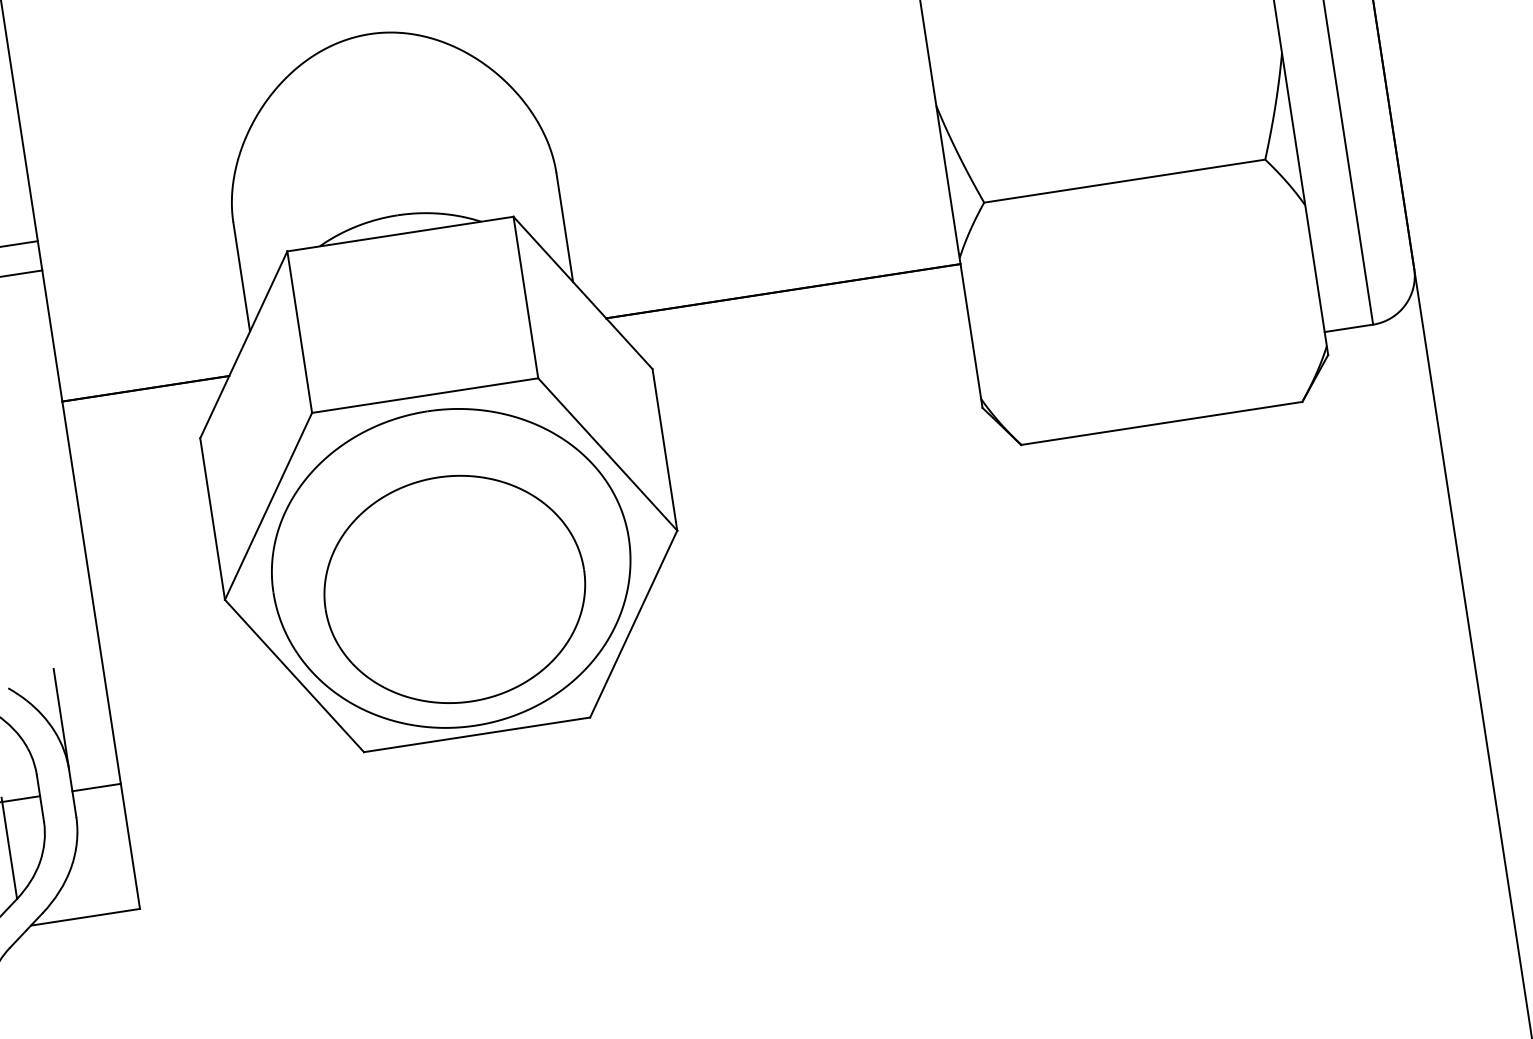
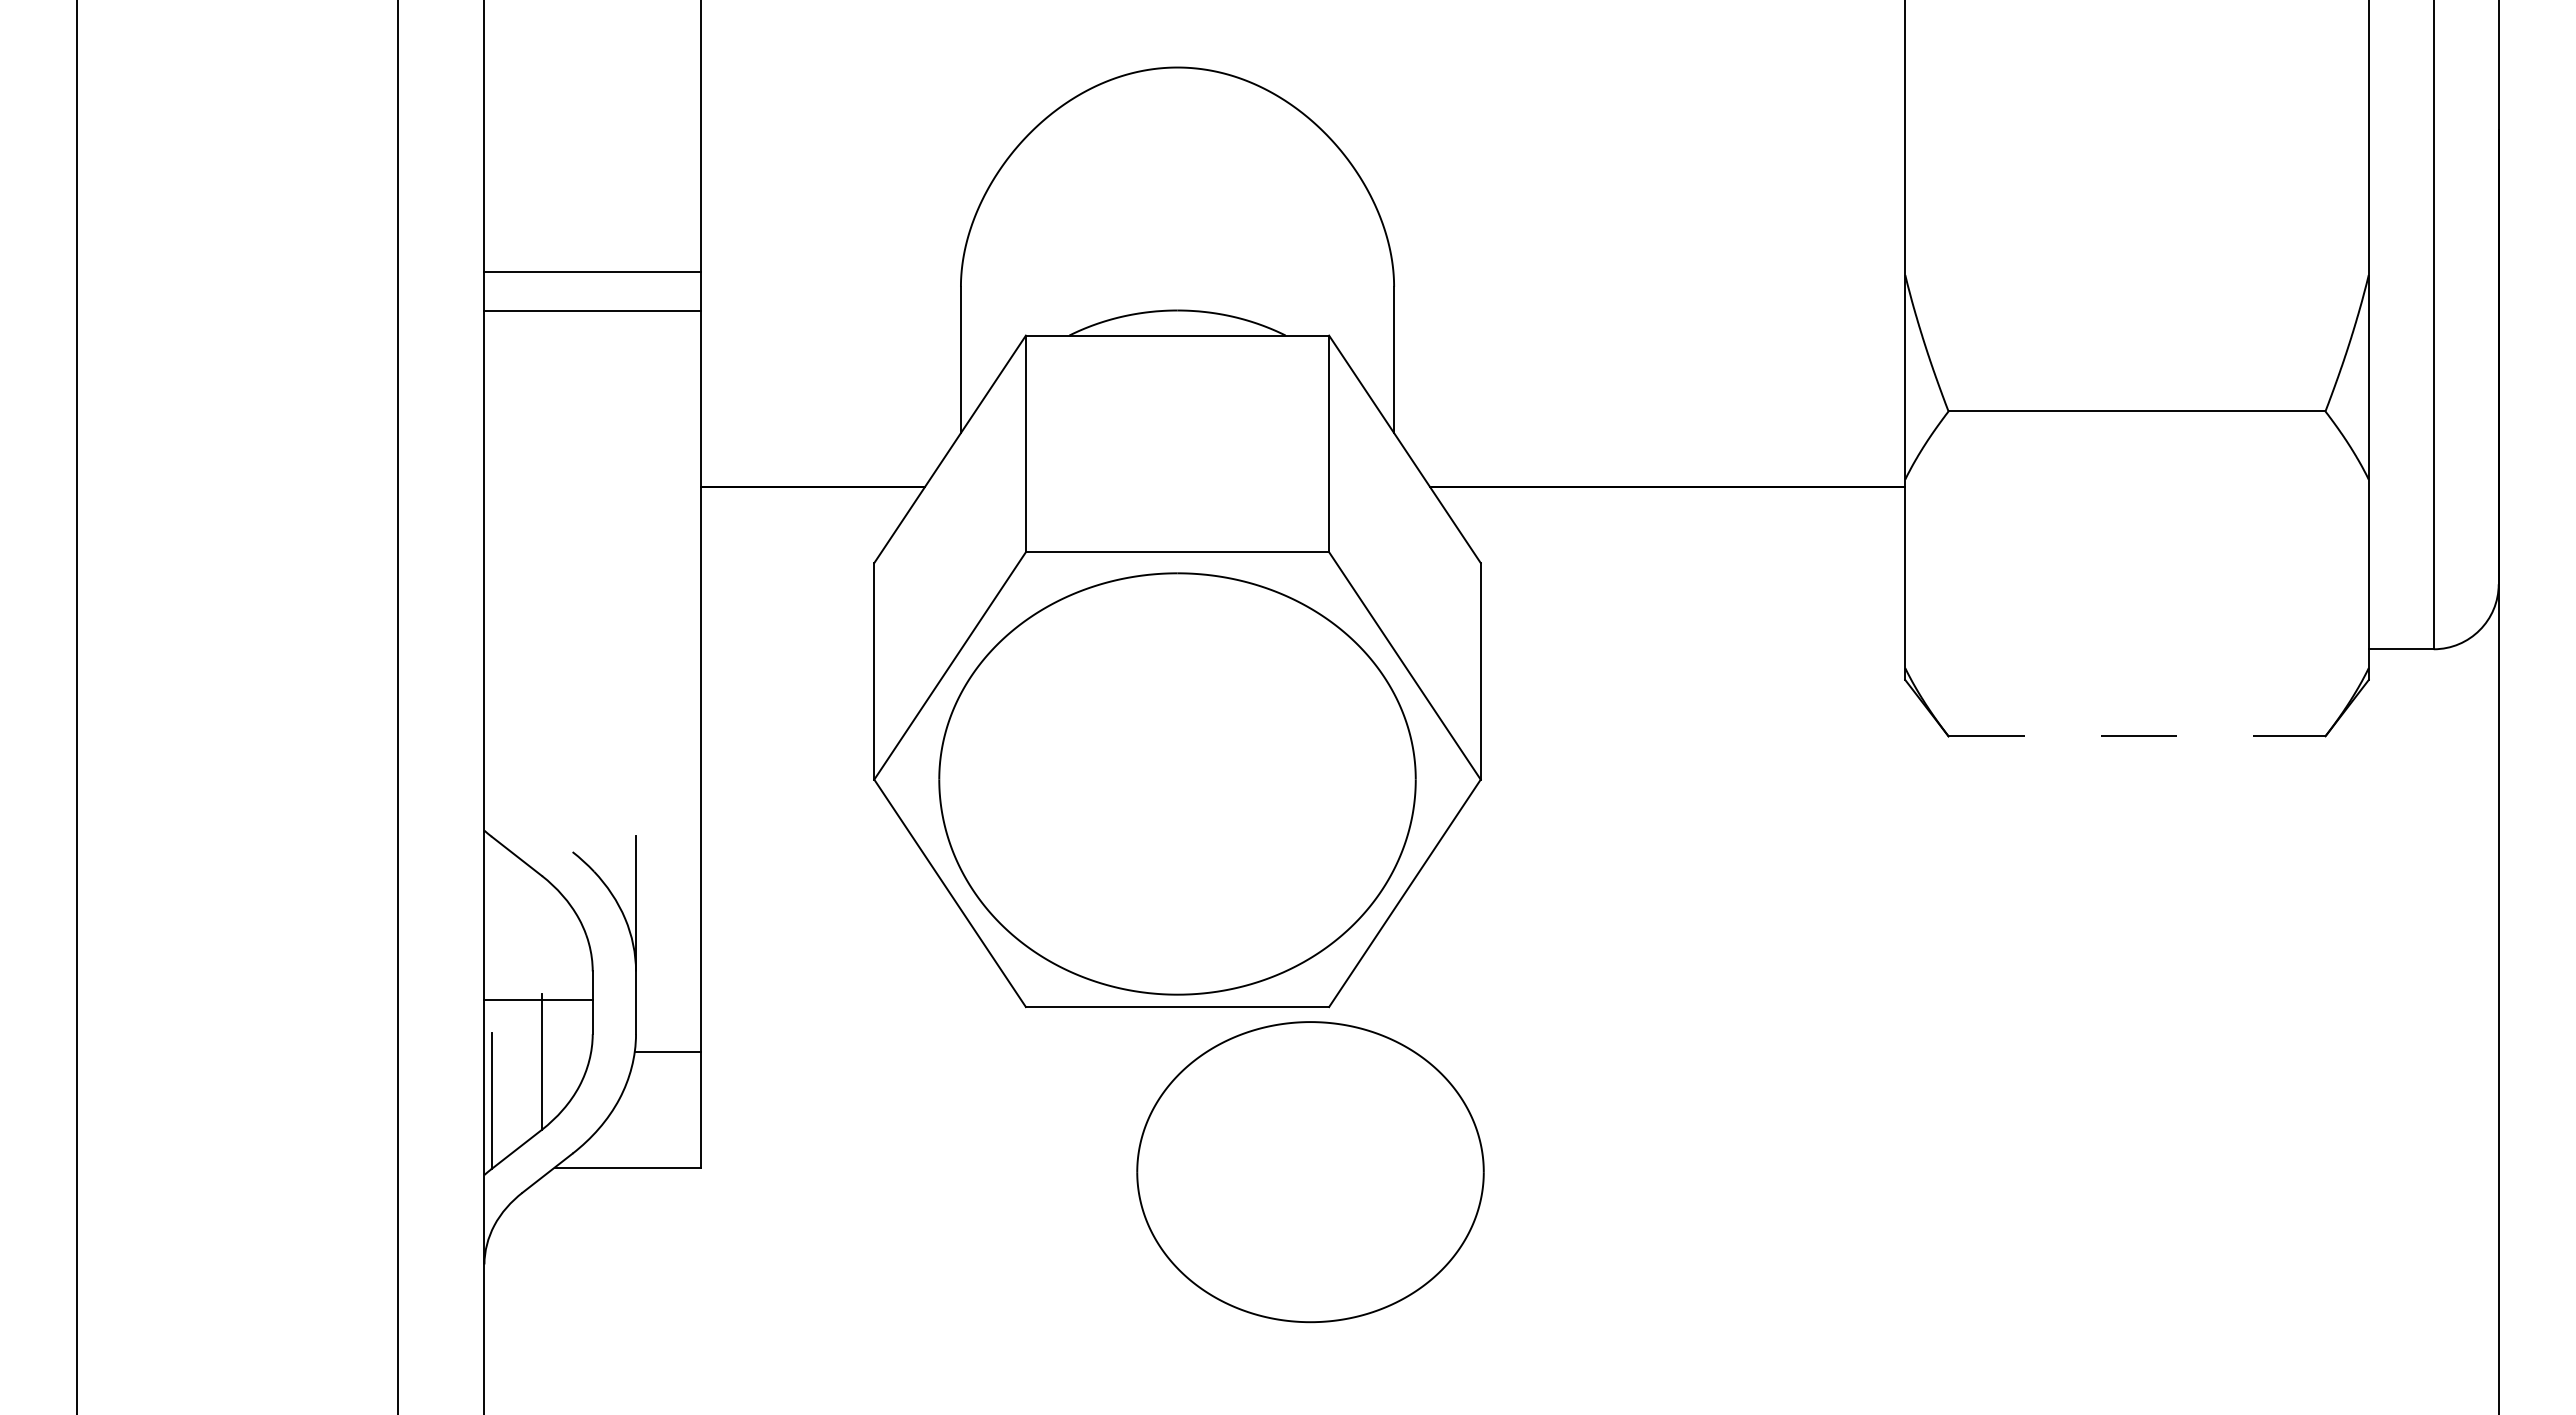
line: (1162, 423) -> (2137, 736), solid -> dashed
part: (454, 589) -> (1310, 1172), moved
line: (96, 787) -> (668, 1051), moved

